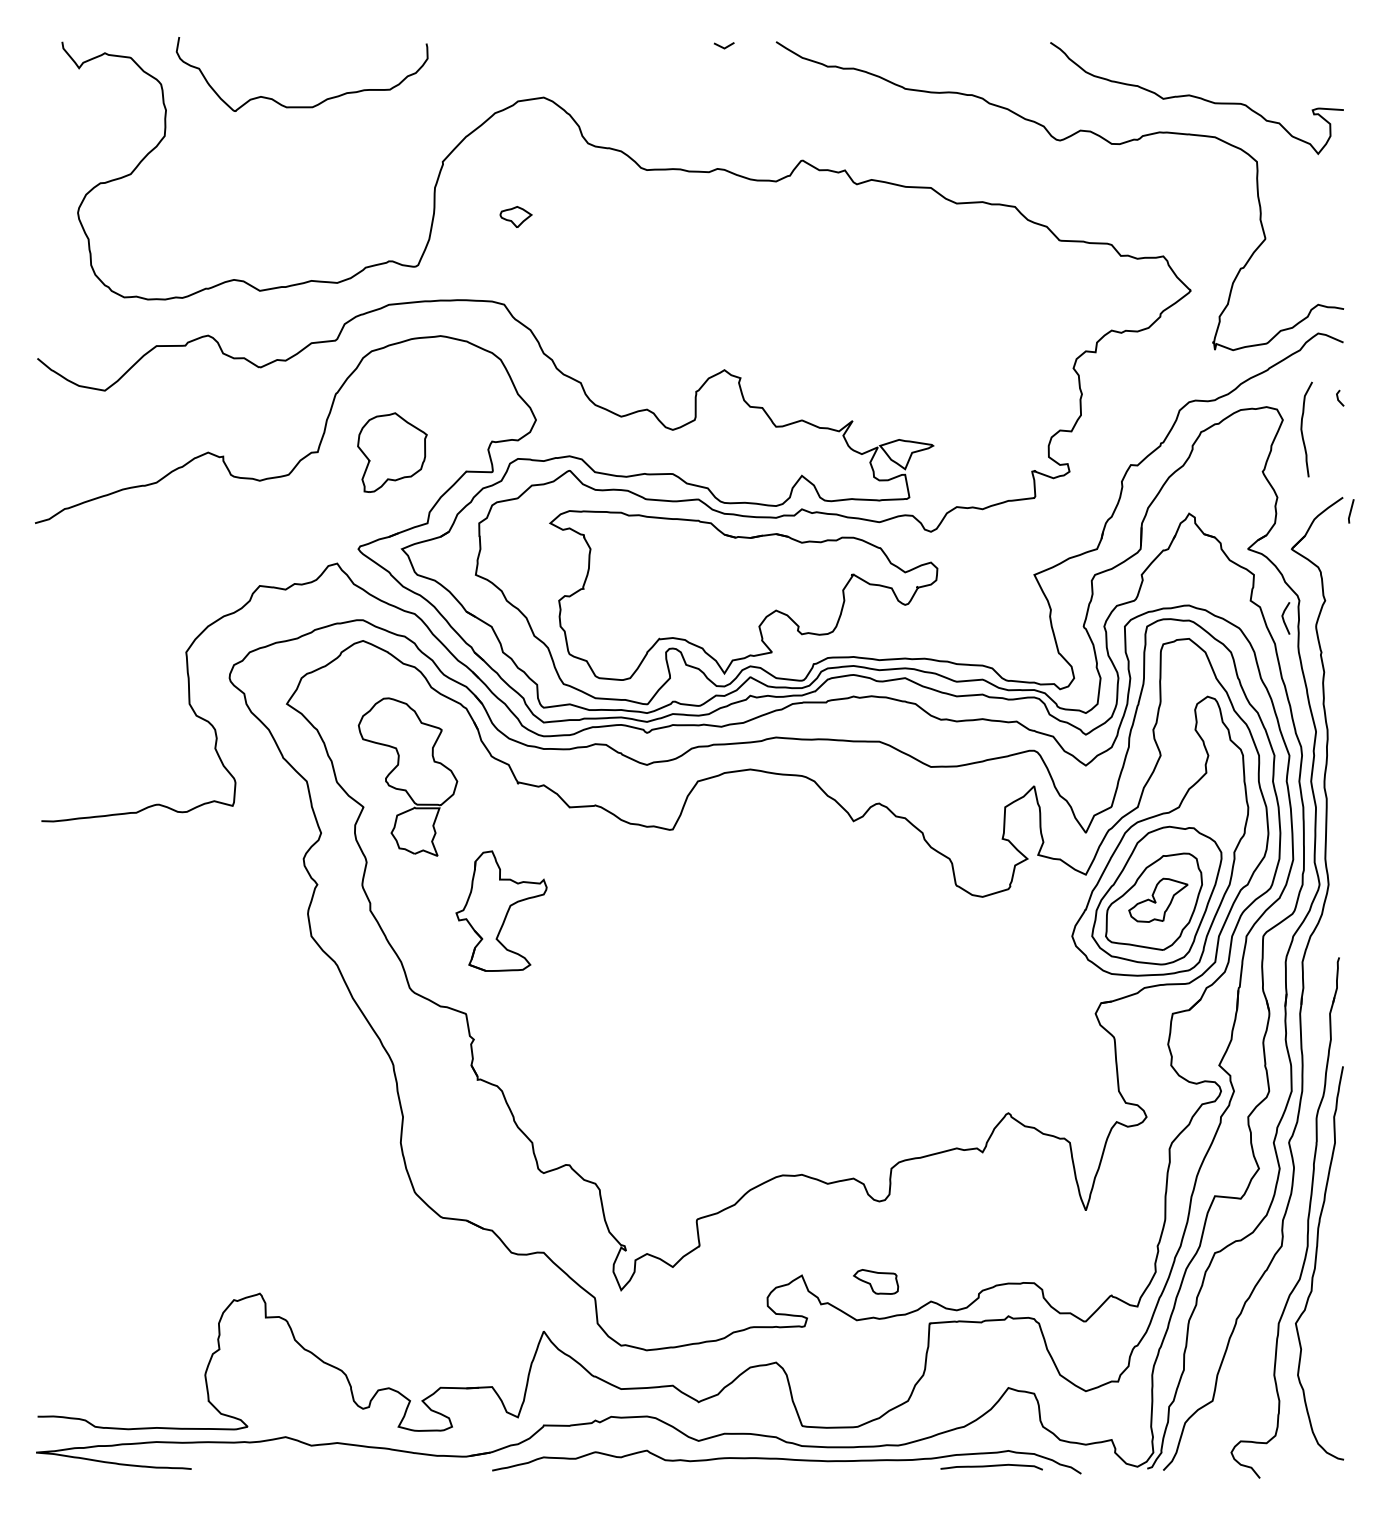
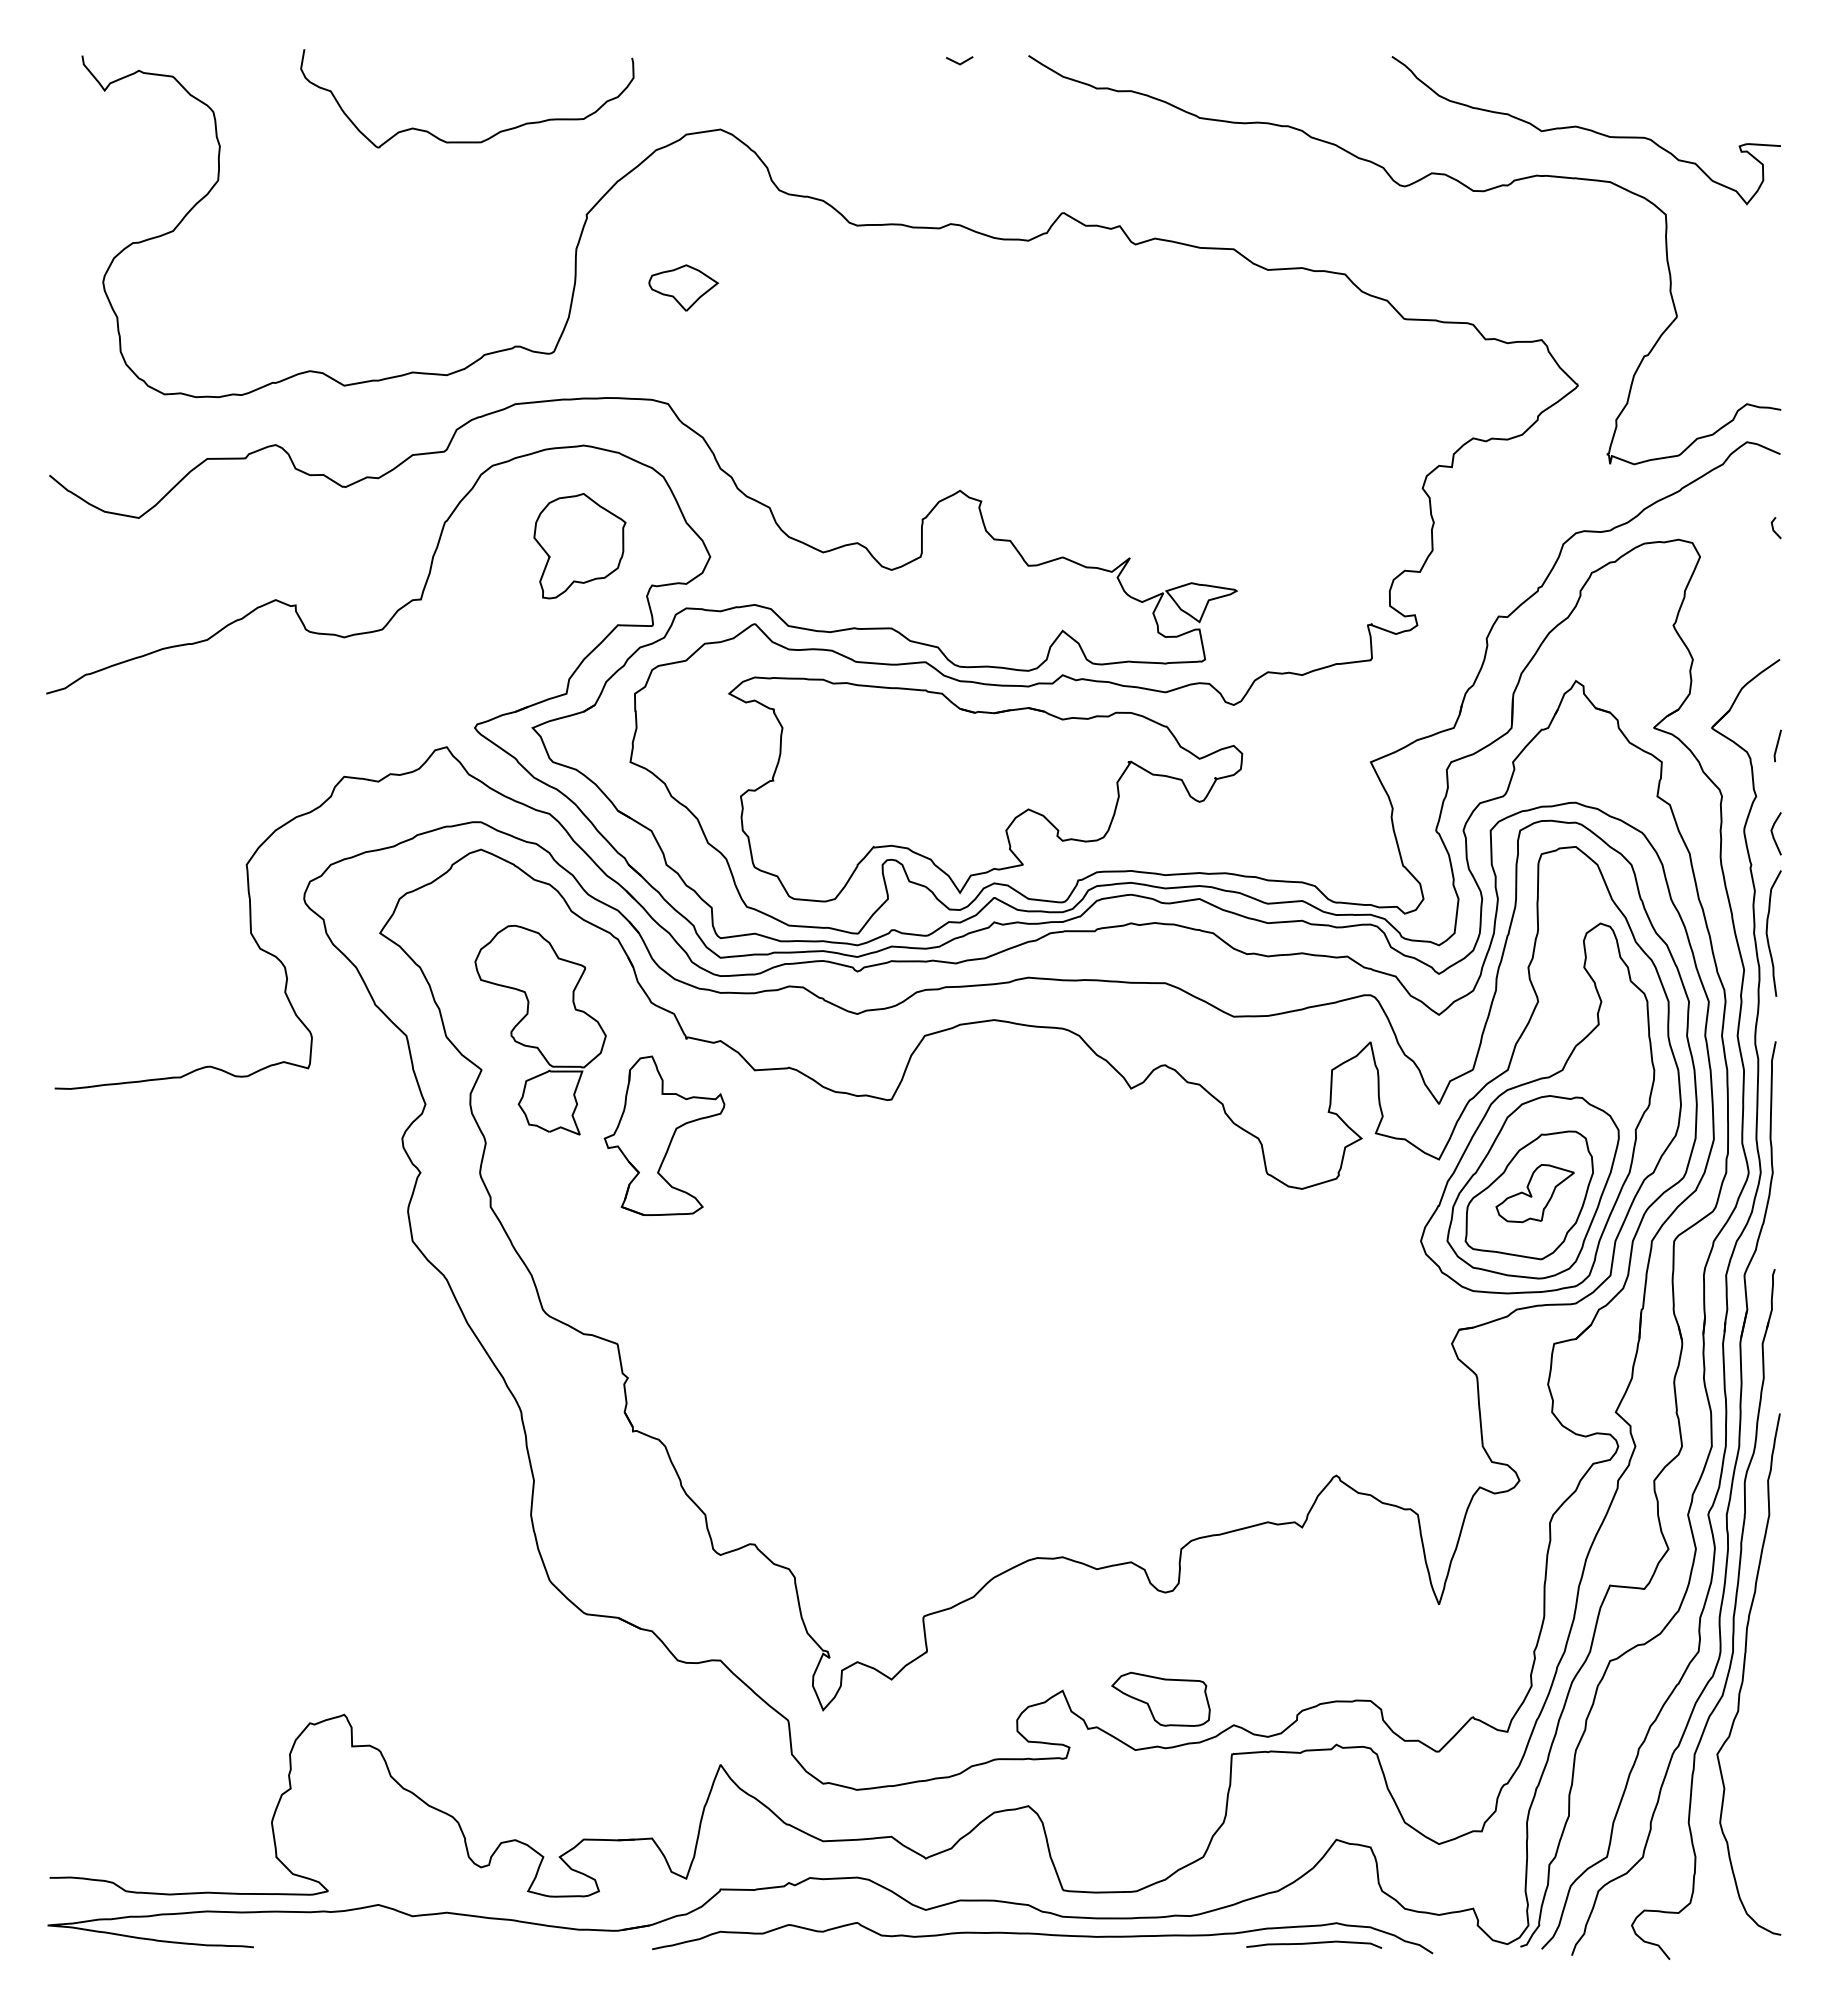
curve: (302, 106) -> (467, 141), moved
part: (515, 216) -> (683, 287), size x1.67
curve: (1302, 431) -> (1768, 936), moved
part: (392, 452) -> (579, 546), moved
line: (1351, 511) -> (1777, 745), moved
line: (1283, 618) -> (1773, 833), moved
part: (501, 910) -> (664, 1135), moved
part: (1302, 1139) -> (1726, 1510), added
part: (875, 1281) -> (1160, 1698), size x1.67

